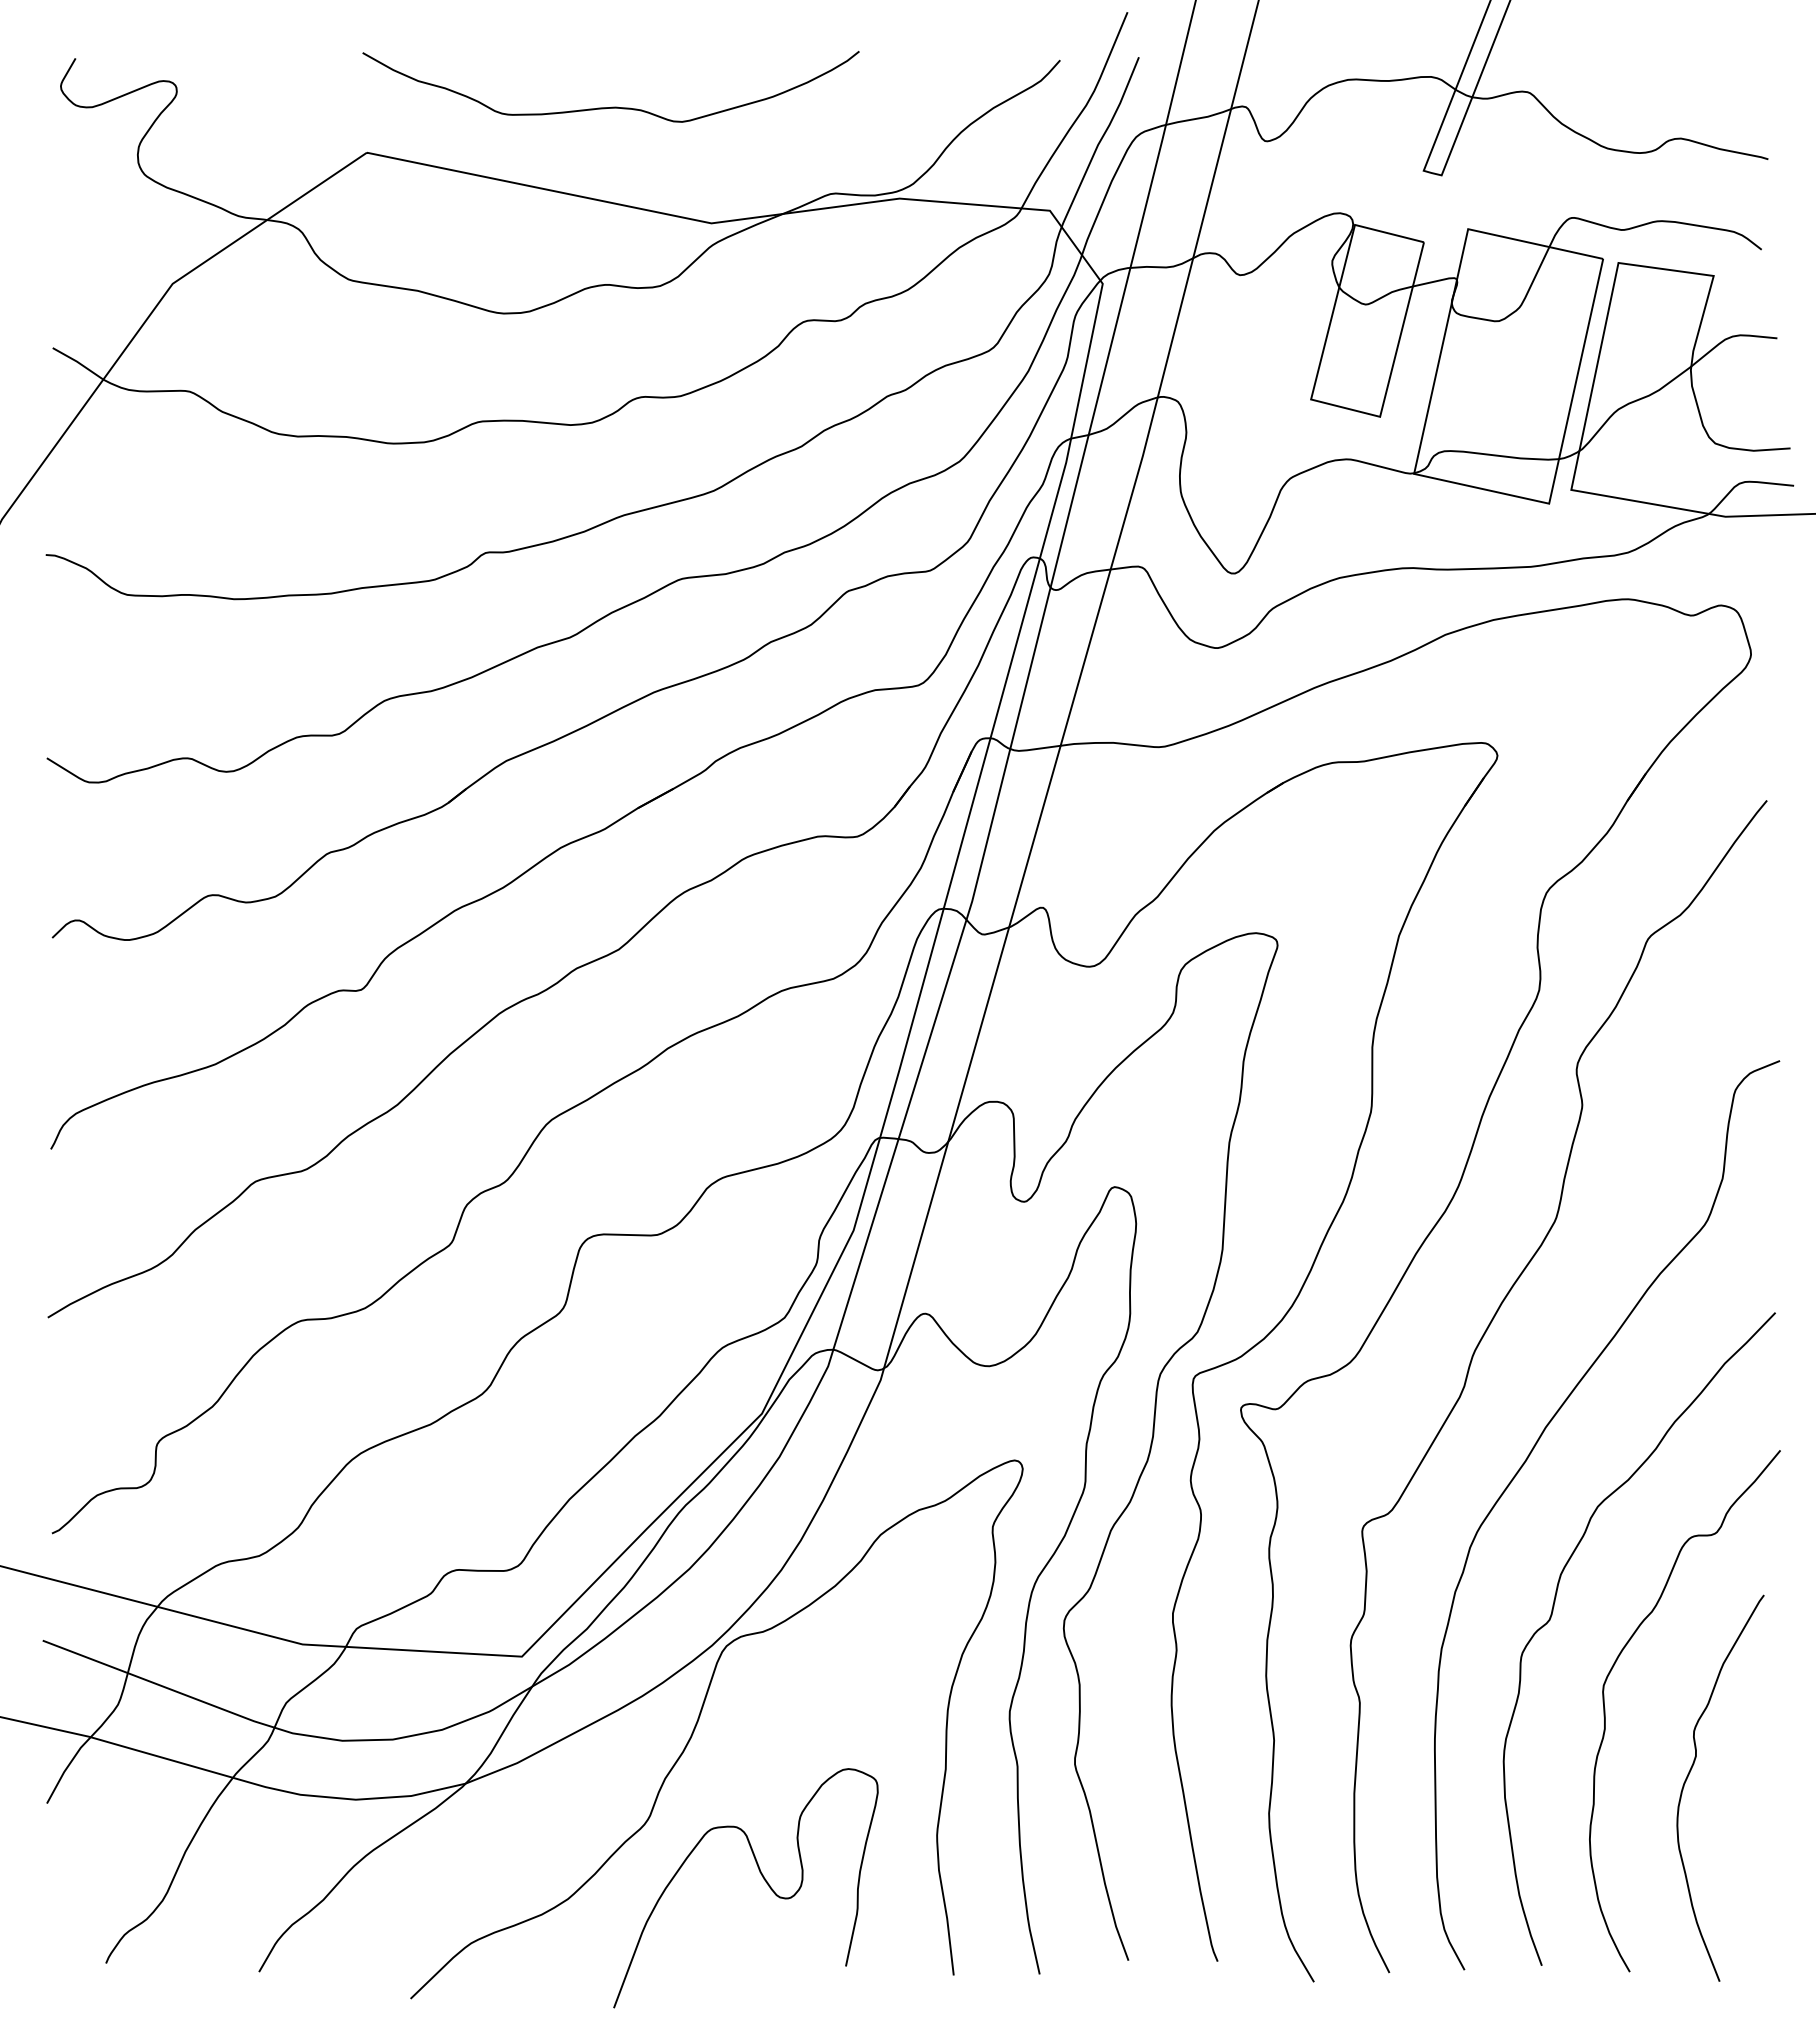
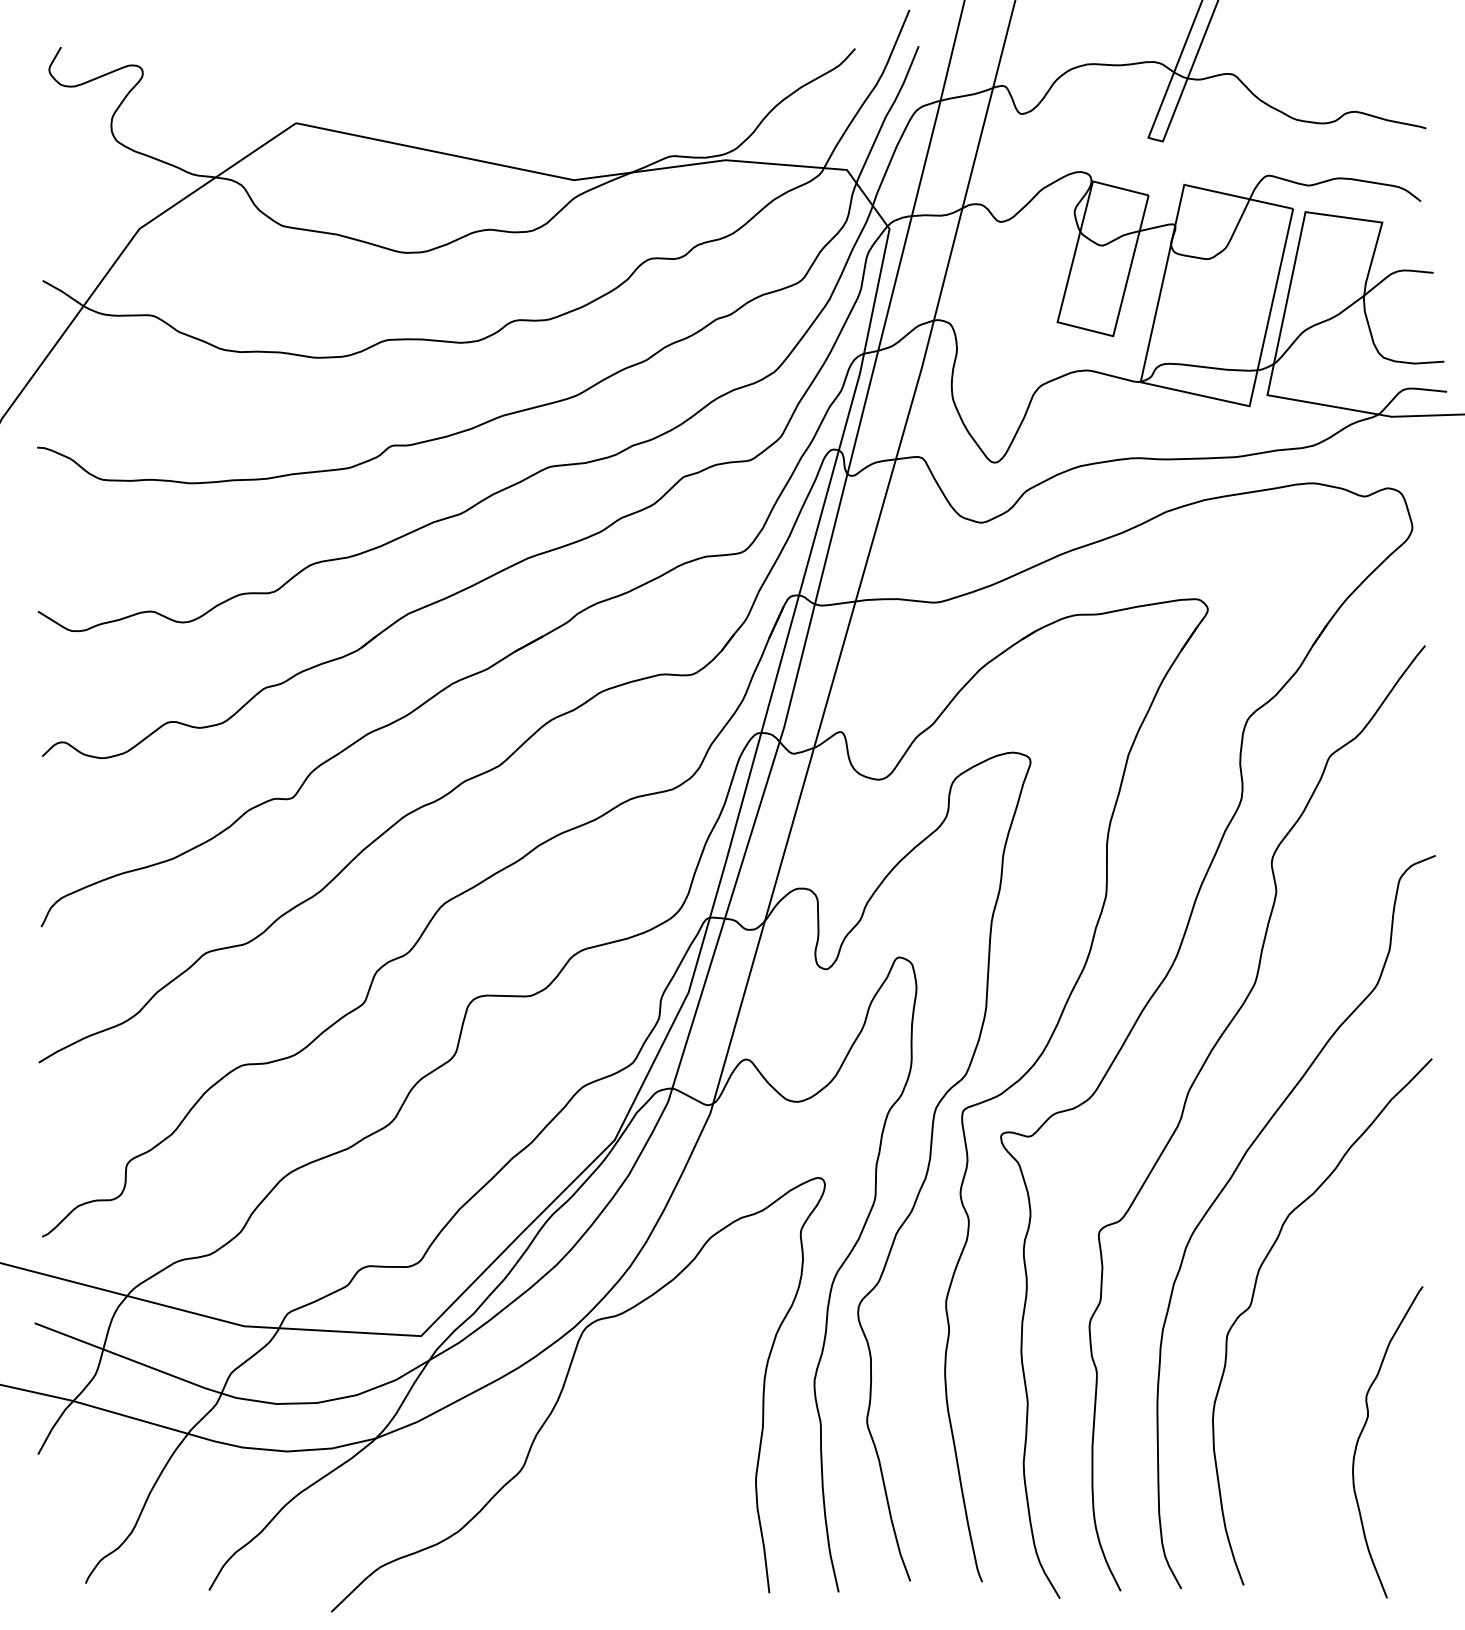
curve: (612, 106) -> (494, 85), removed
curve: (1605, 1711) -> (1295, 1380), removed
curve: (763, 1879) -> (615, 1515), removed

